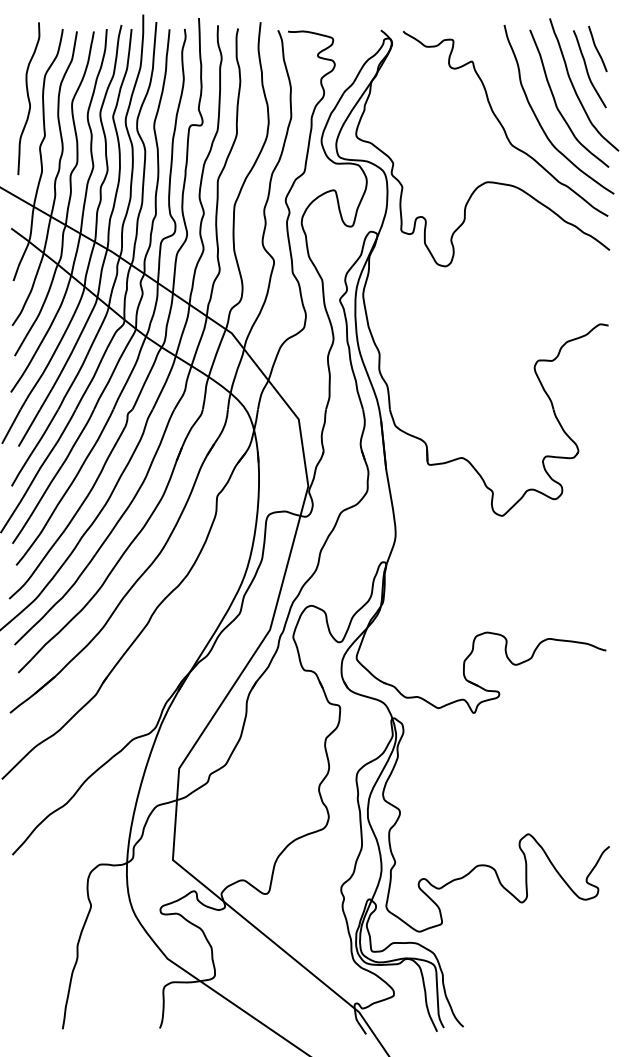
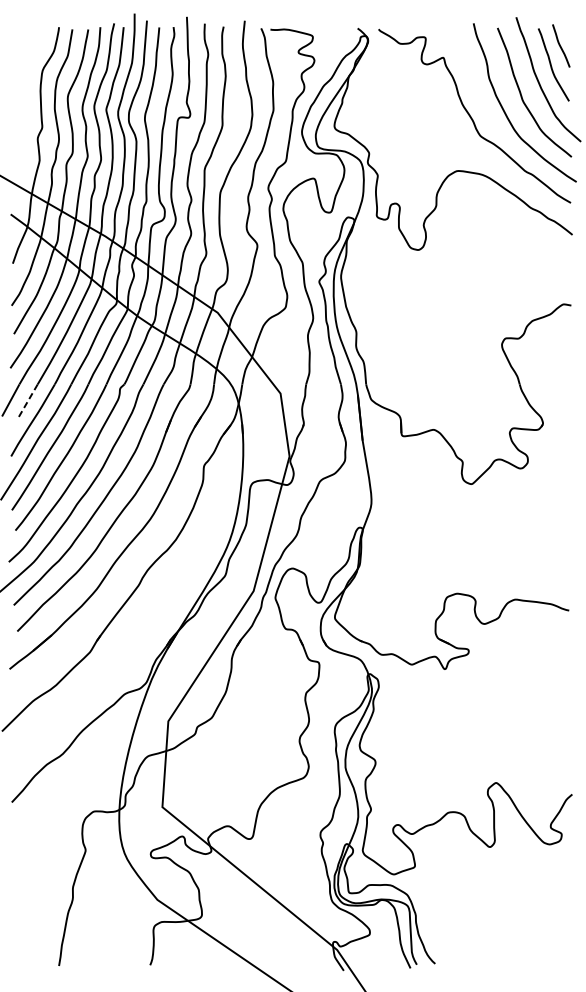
curve: (28, 98) -> (26, 92), removed
line: (29, 428) -> (27, 402), solid -> dashed

